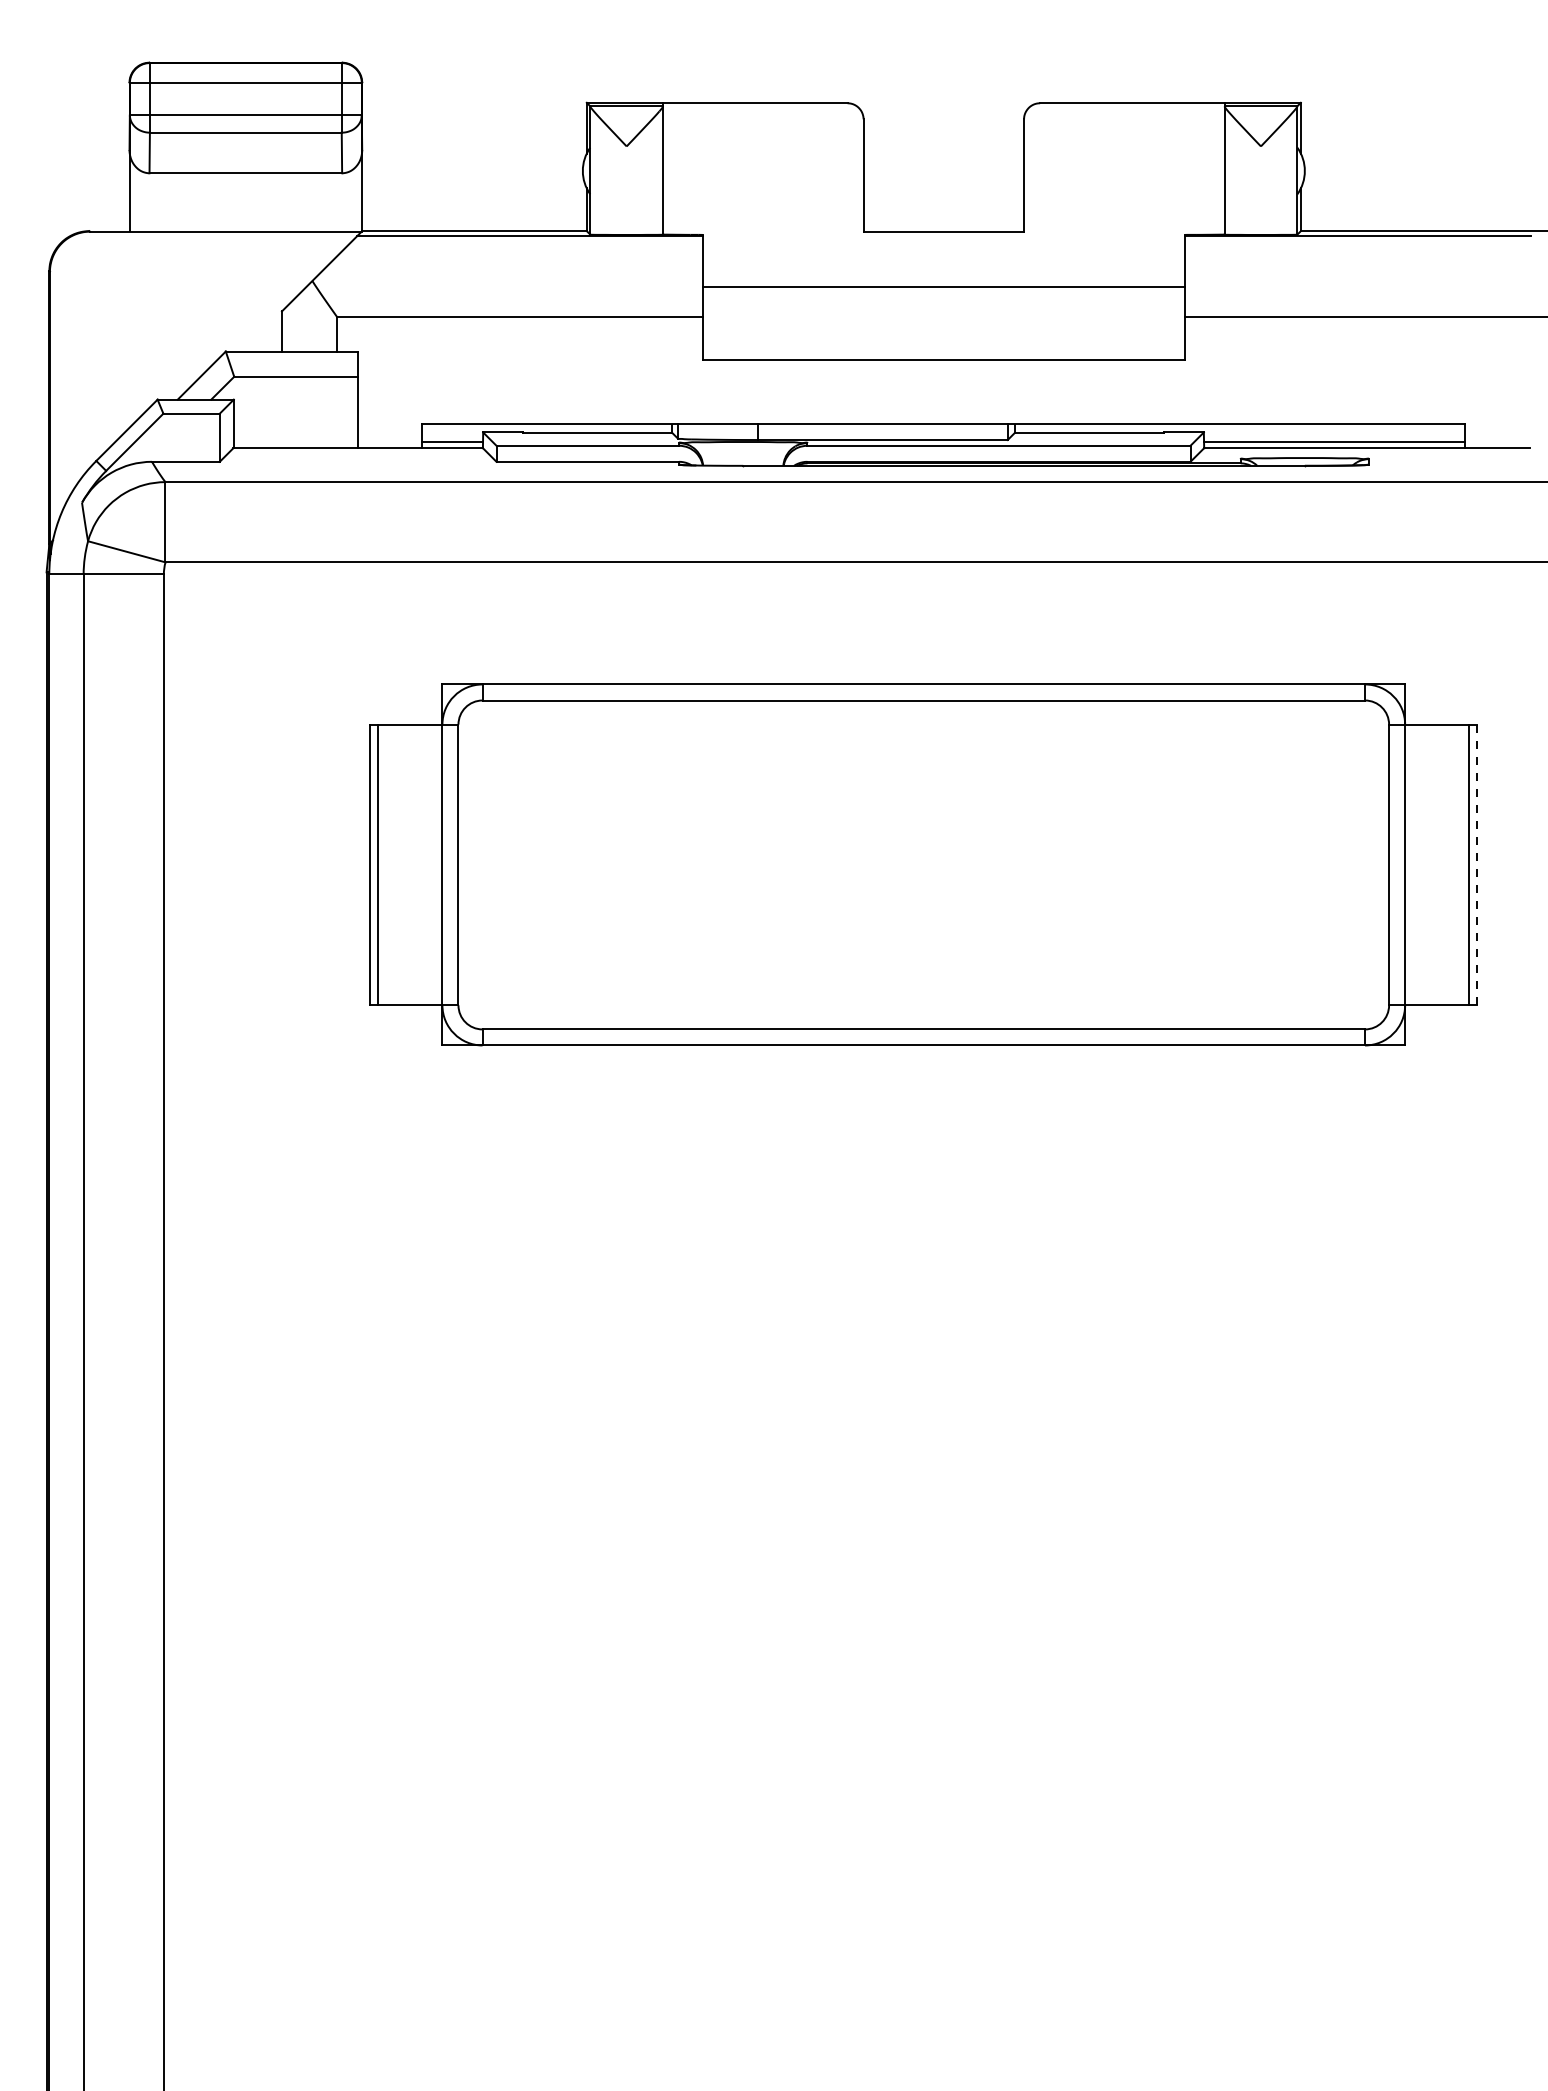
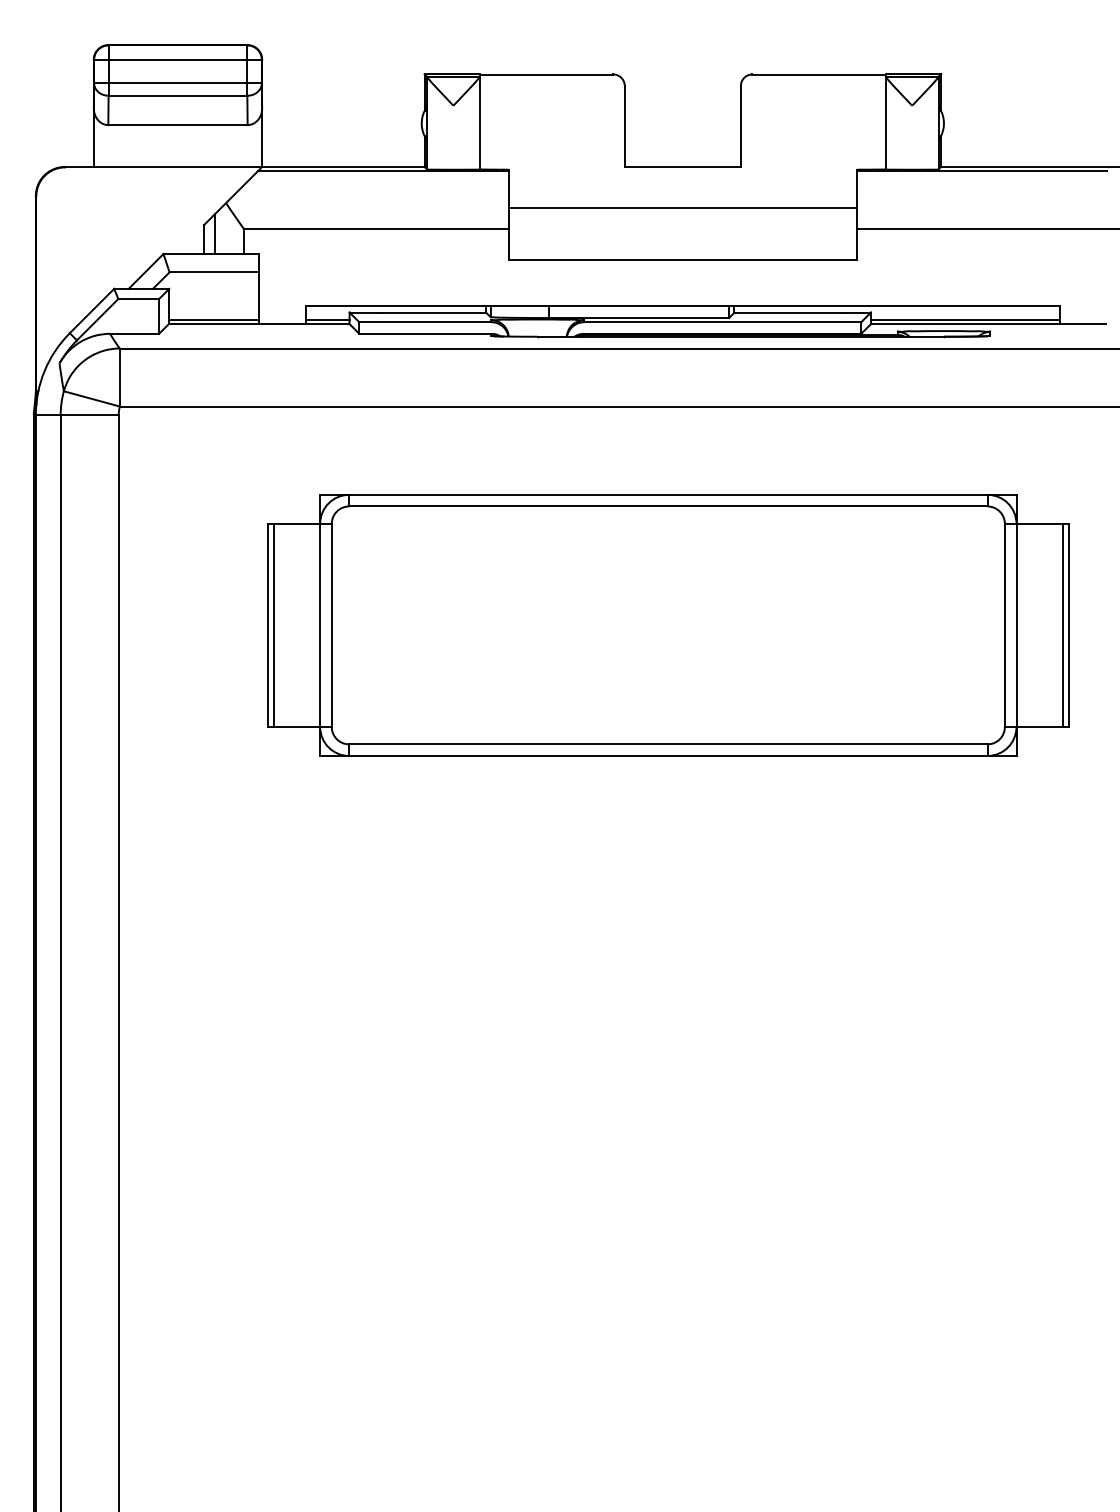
line: (296, 323) -> (214, 233), added
line: (295, 442) -> (213, 319), added
line: (1477, 865) -> (1068, 625), dashed -> solid

